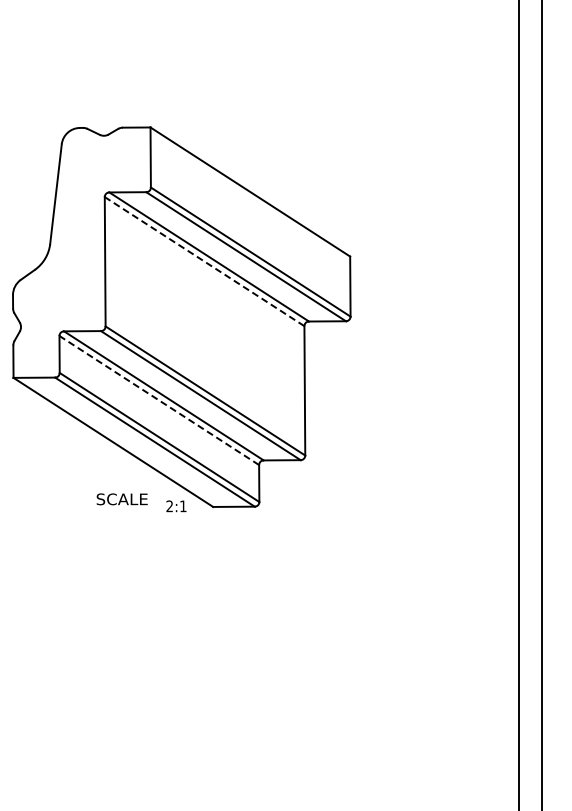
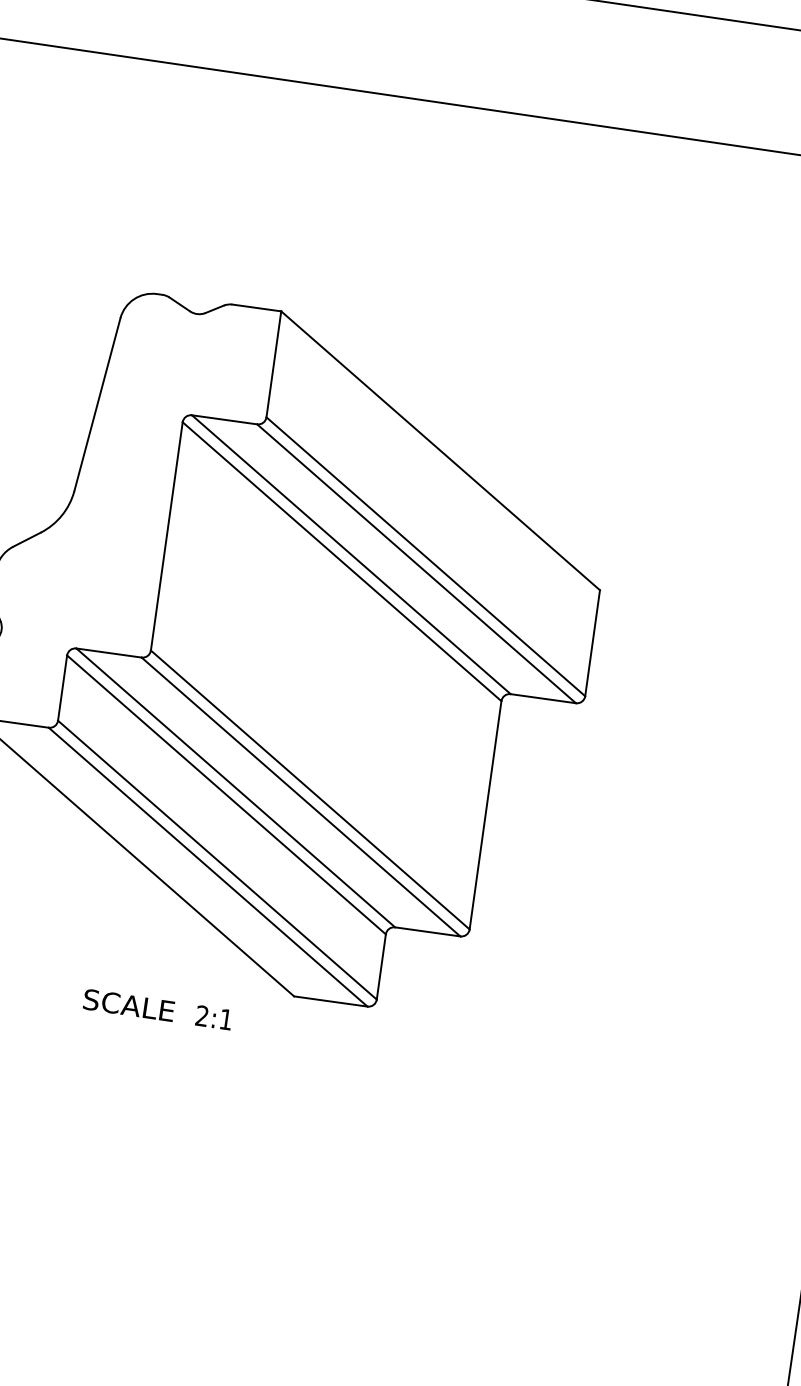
line: (204, 261) -> (341, 561), dashed -> solid
line: (159, 400) -> (226, 794), dashed -> solid
text: (121, 499) -> (127, 1005), moved
text: (176, 506) -> (214, 1018), moved

